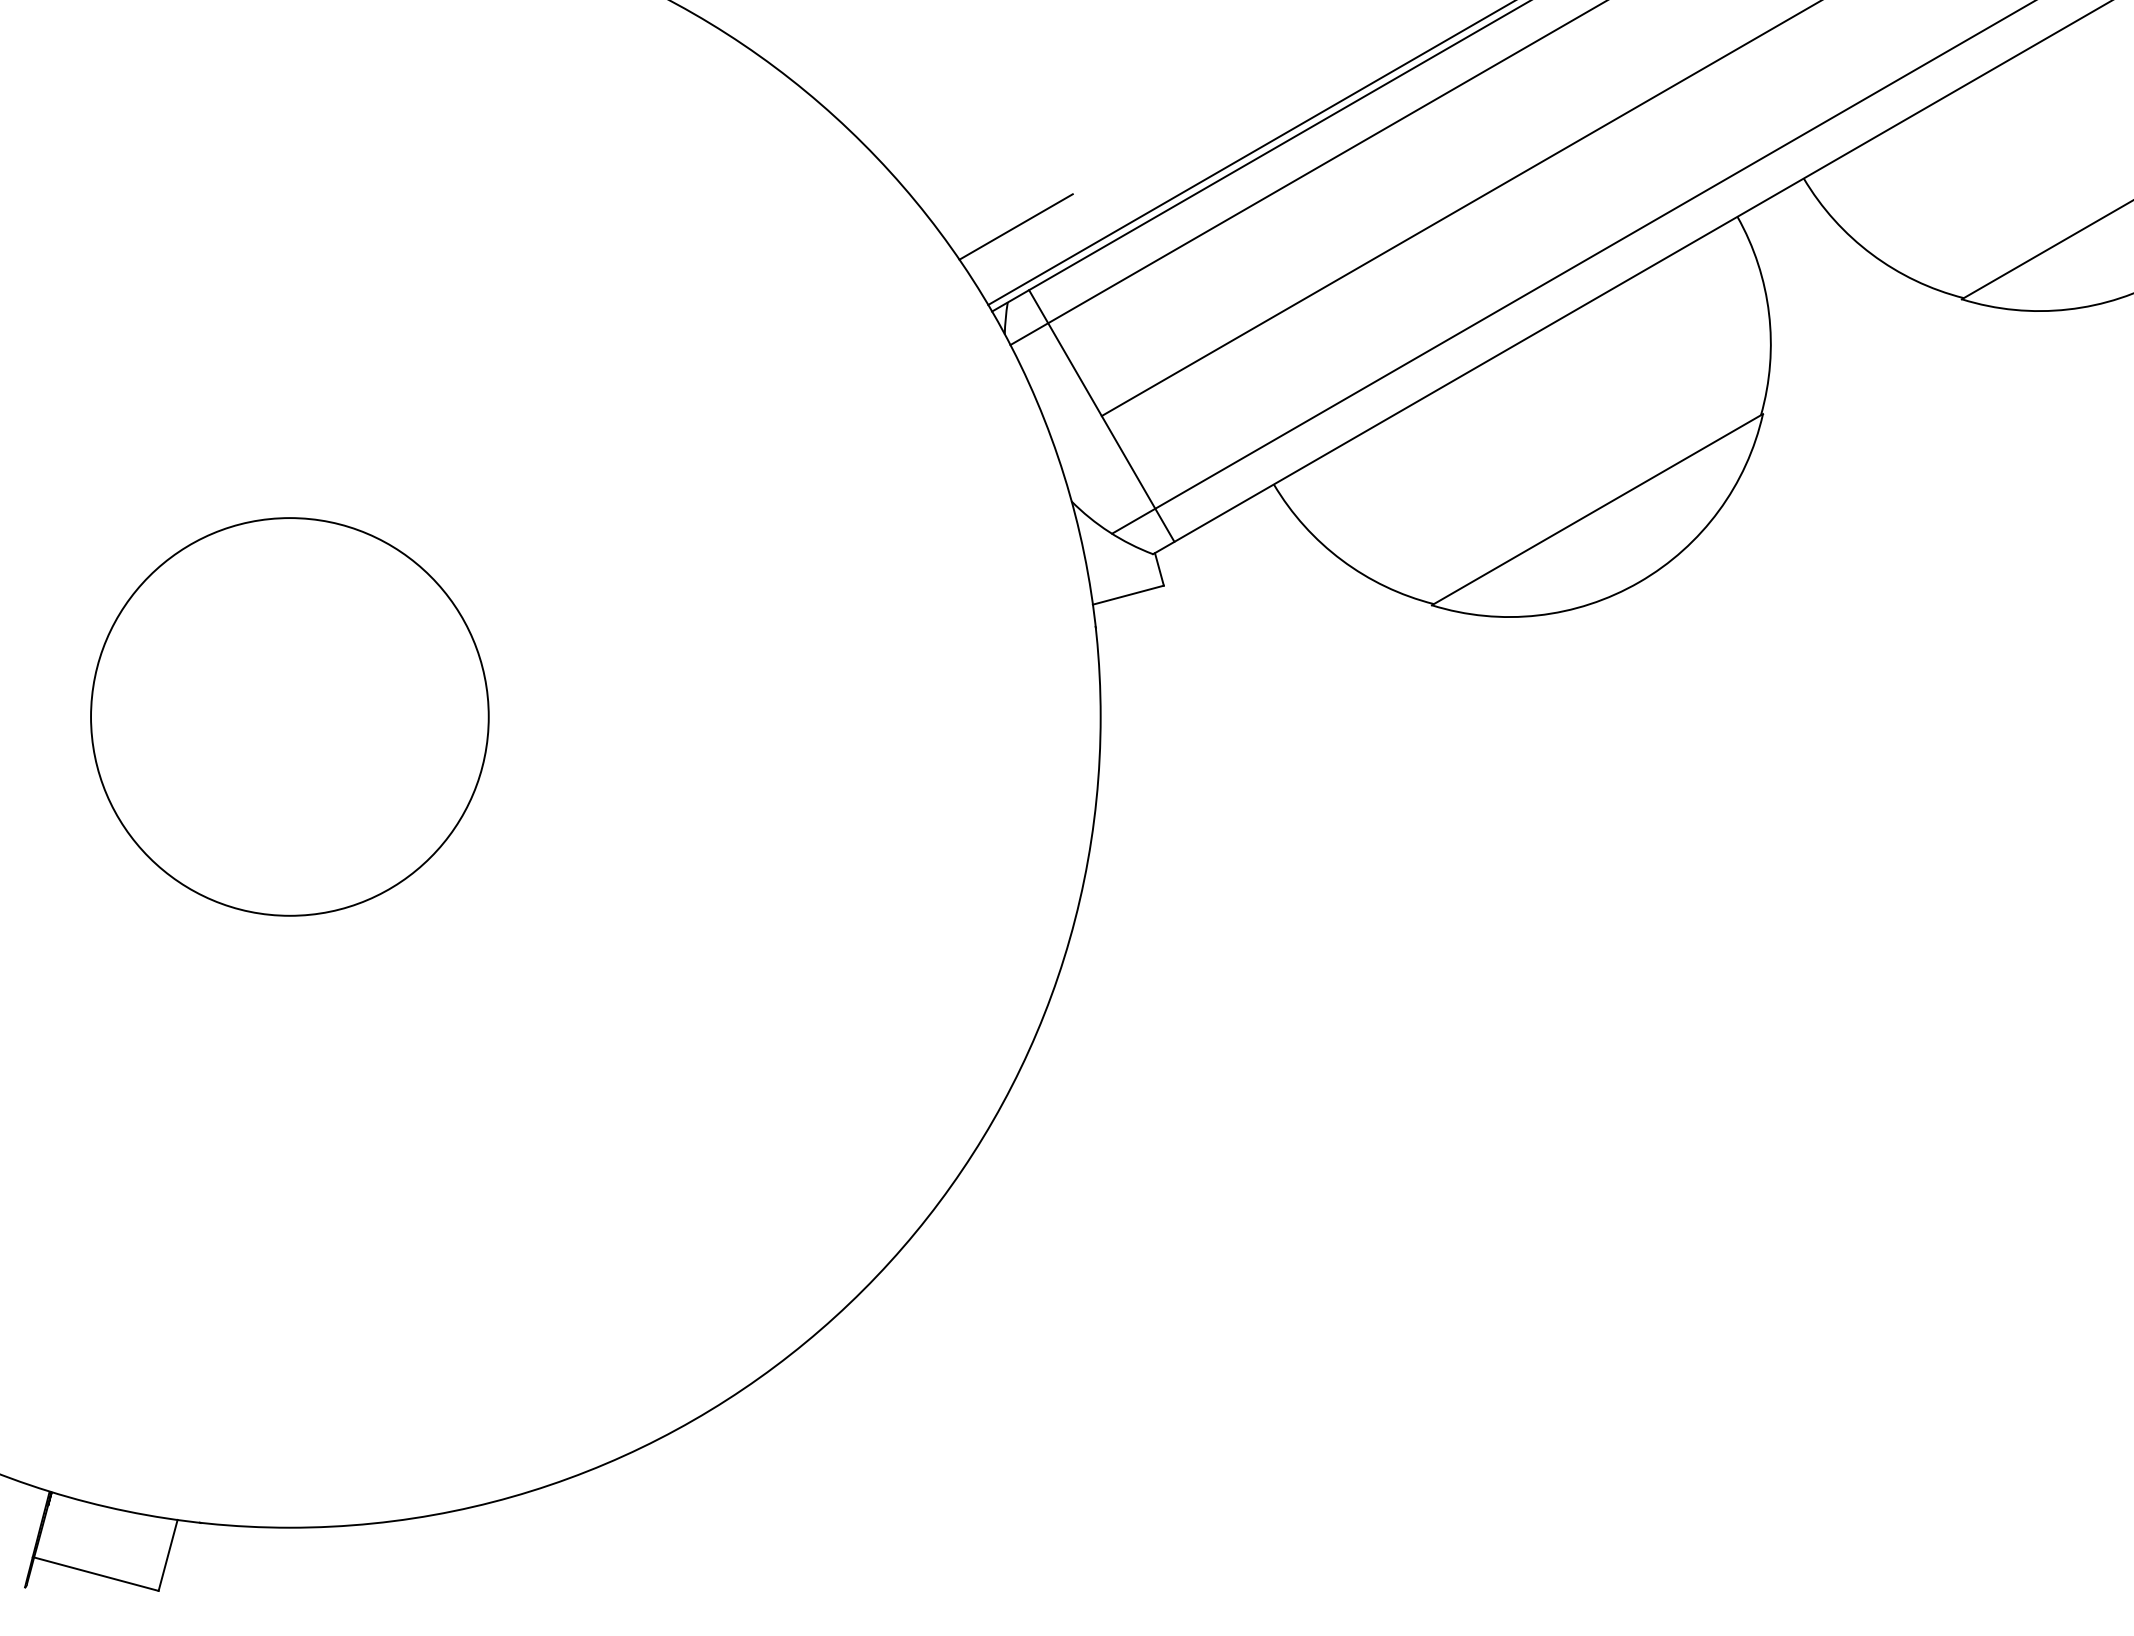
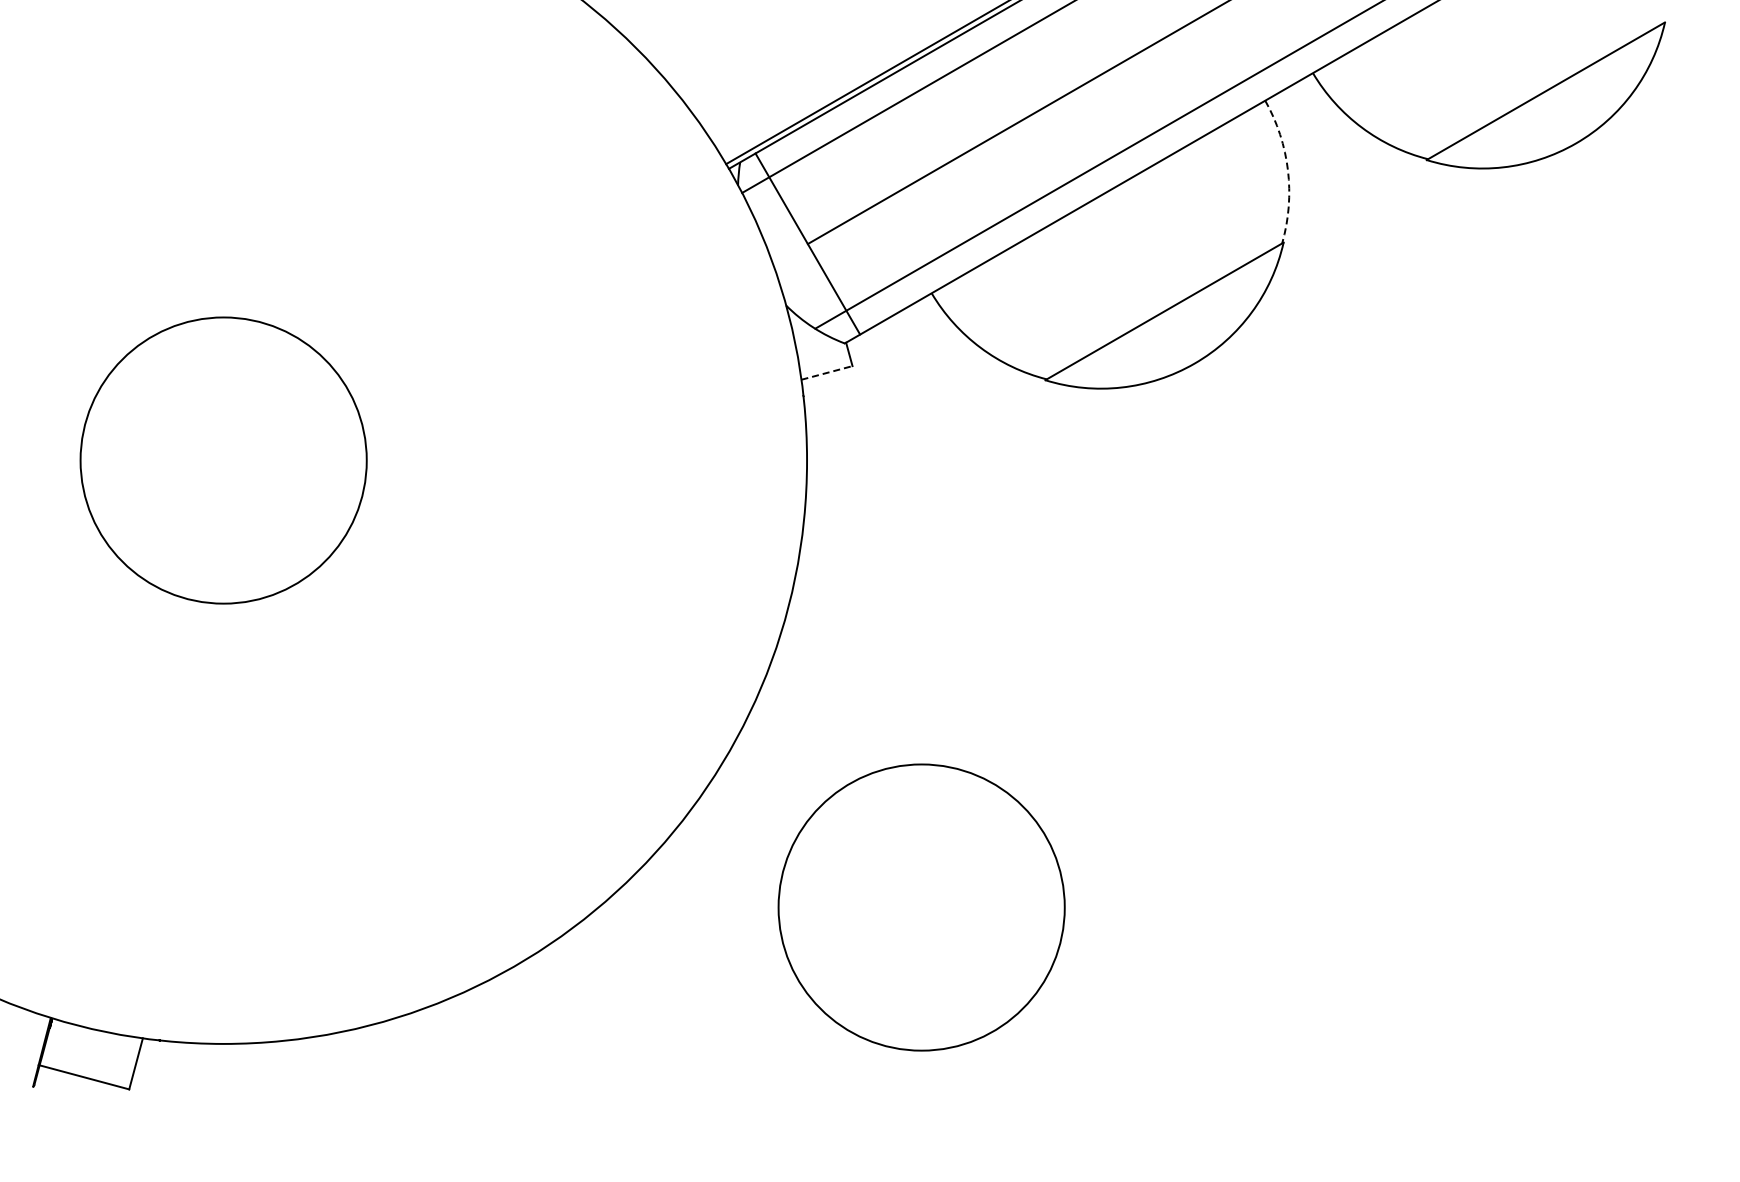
line: (1016, 226) -> (746, 107), removed
arc: (1768, 313) -> (1287, 170), solid -> dashed
line: (1129, 594) -> (827, 372), solid -> dashed
circle: (1259, 1338) -> (921, 907), added

